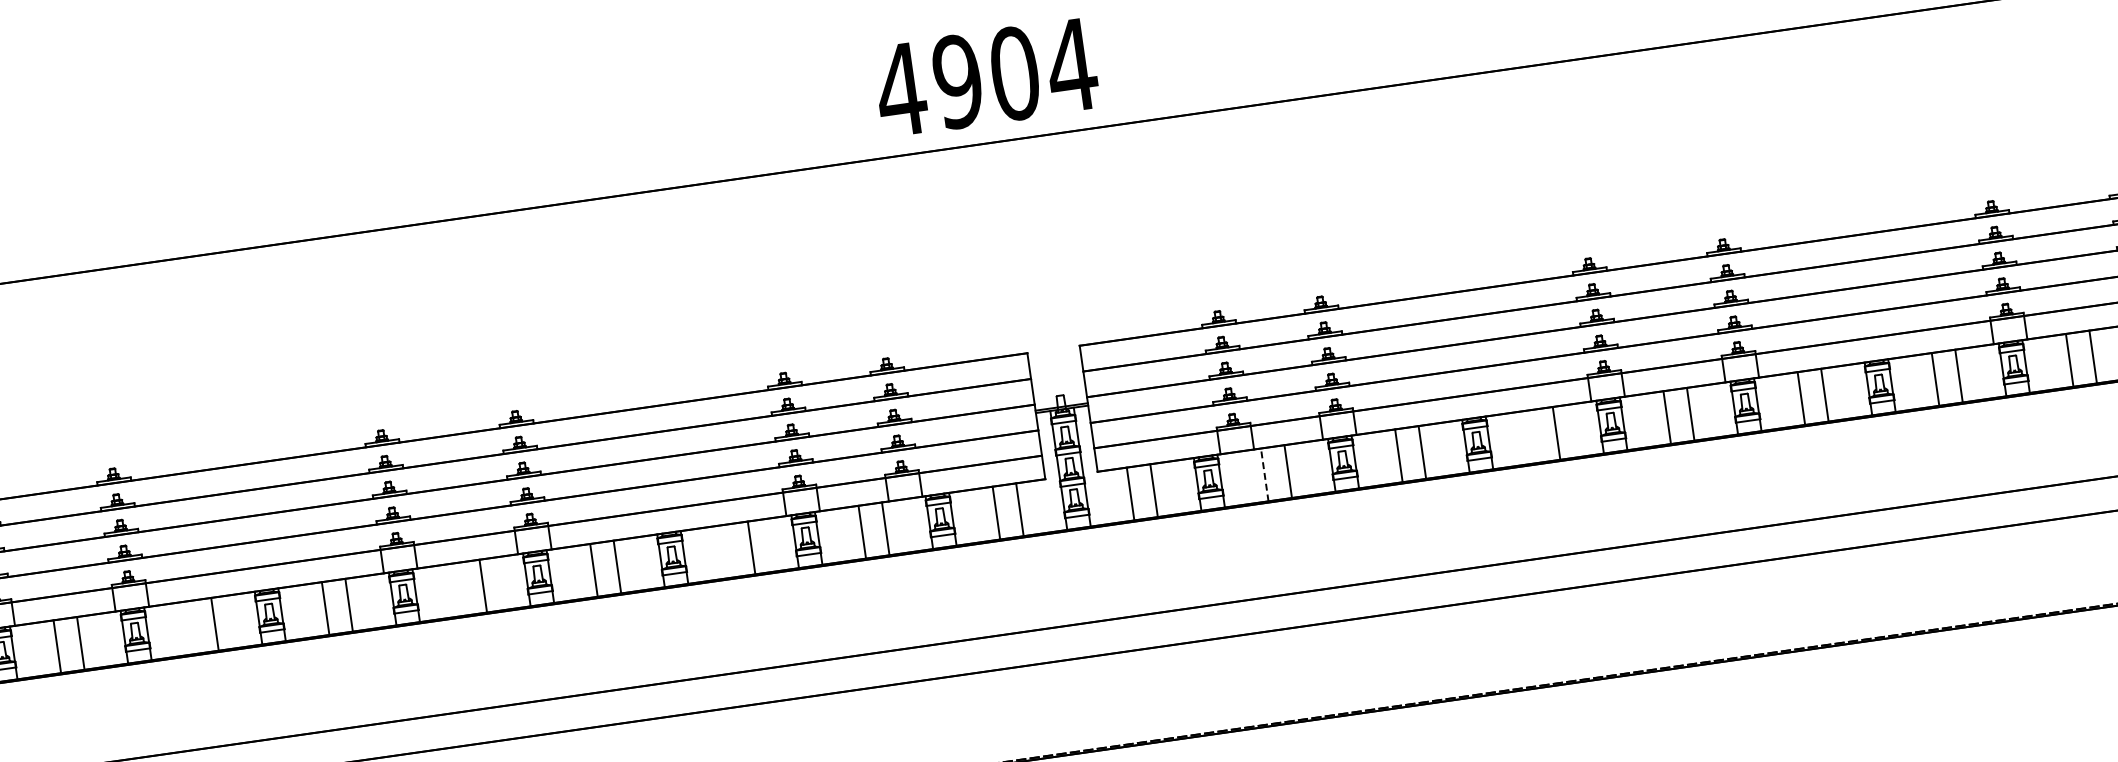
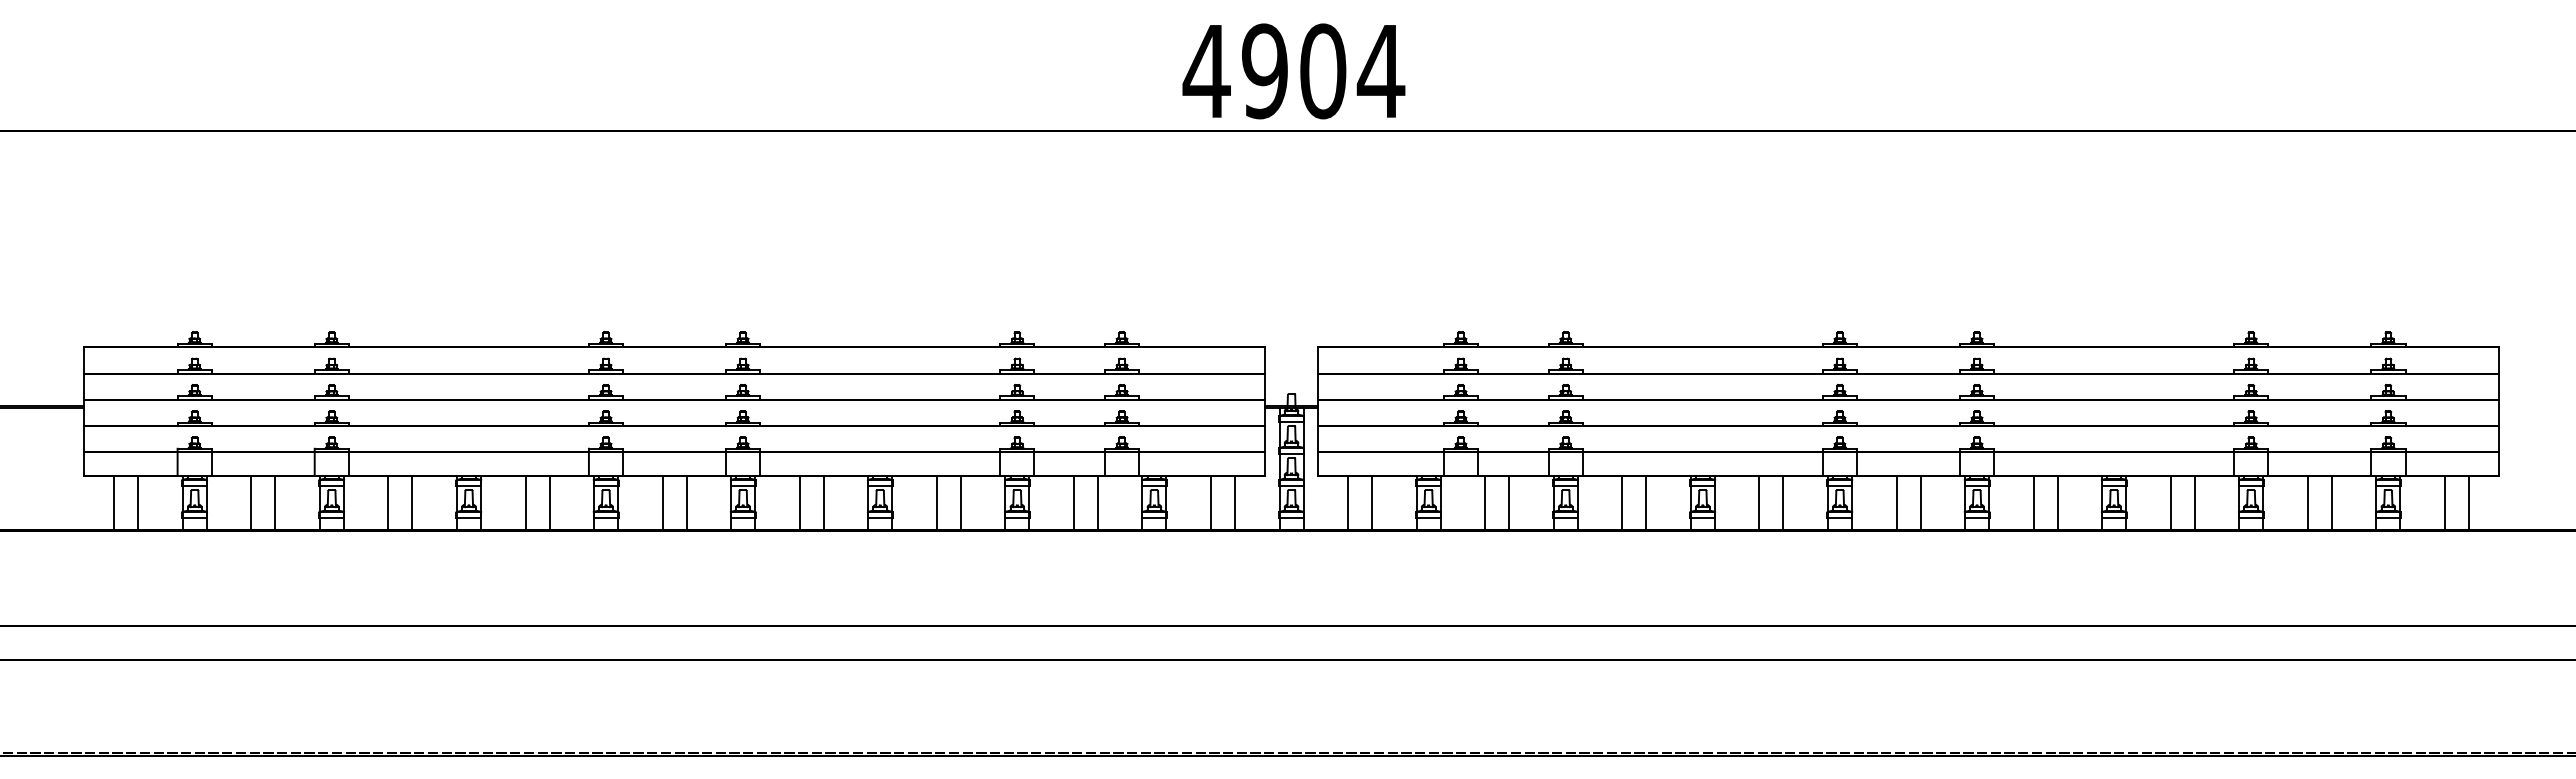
text: (985, 77) -> (1293, 71), moved
line: (1533, 436) -> (1759, 502), added
line: (1264, 474) -> (1485, 502), dashed -> solid
line: (727, 550) -> (936, 502), added
line: (459, 589) -> (662, 502), added
line: (191, 627) -> (388, 502), added

